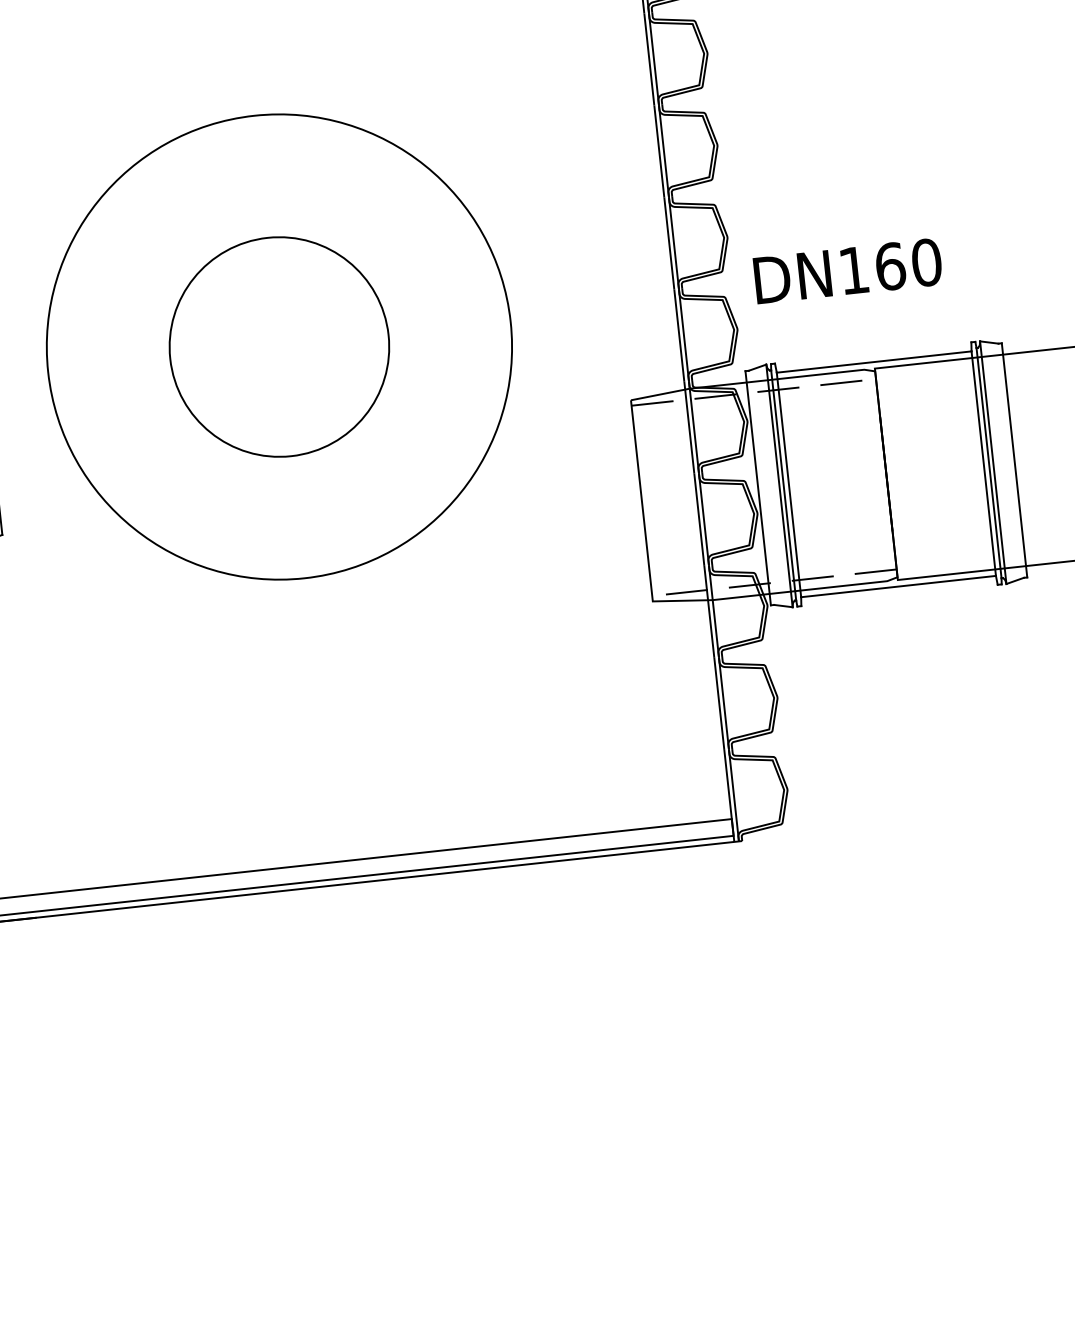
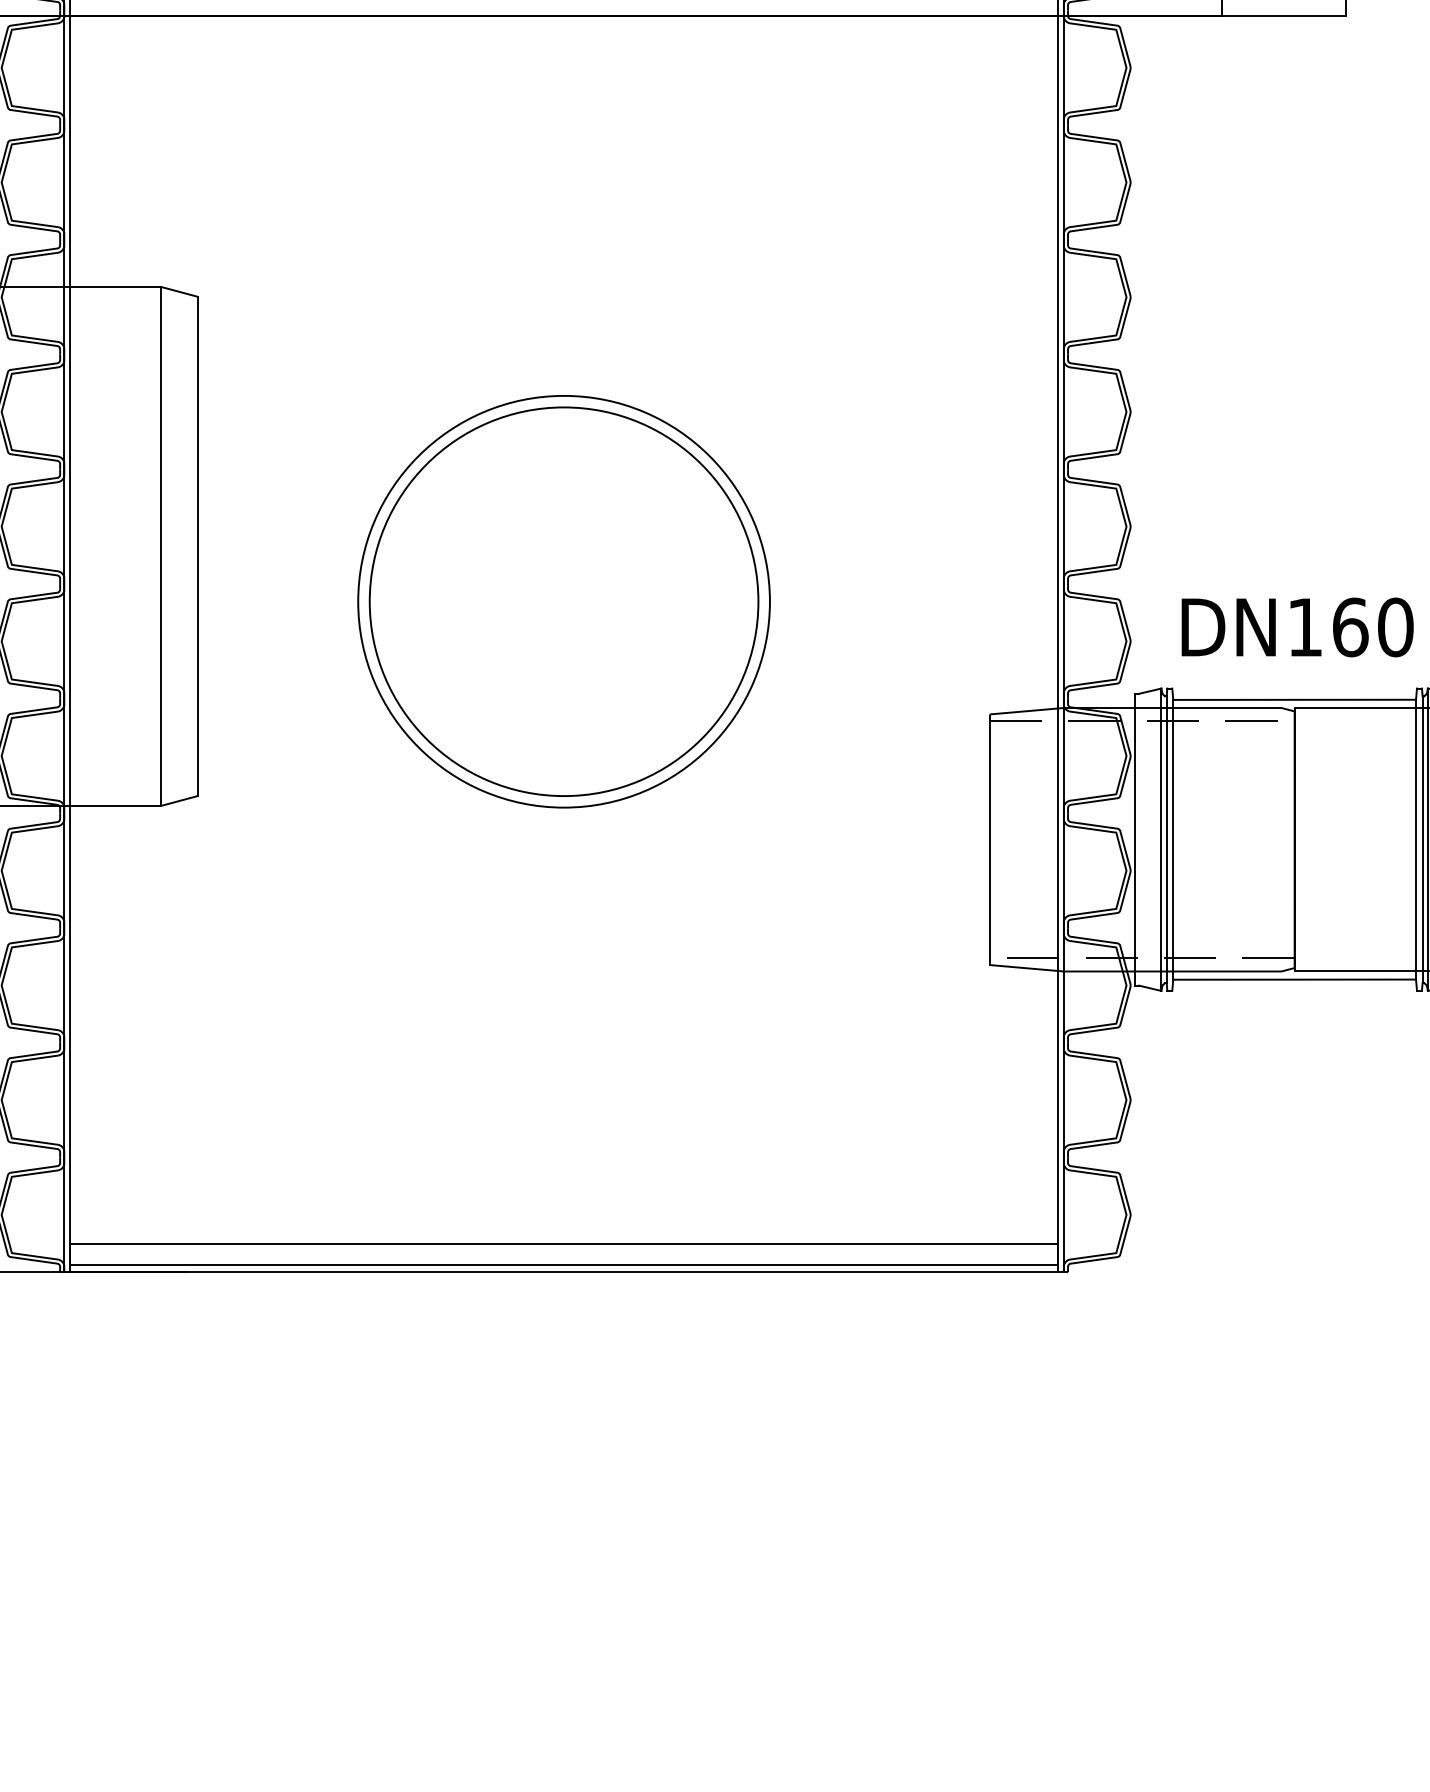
text: (847, 271) -> (1297, 627), moved
circle: (278, 346) -> (563, 601), size x0.71
circle: (278, 346) -> (563, 601), size x1.43

